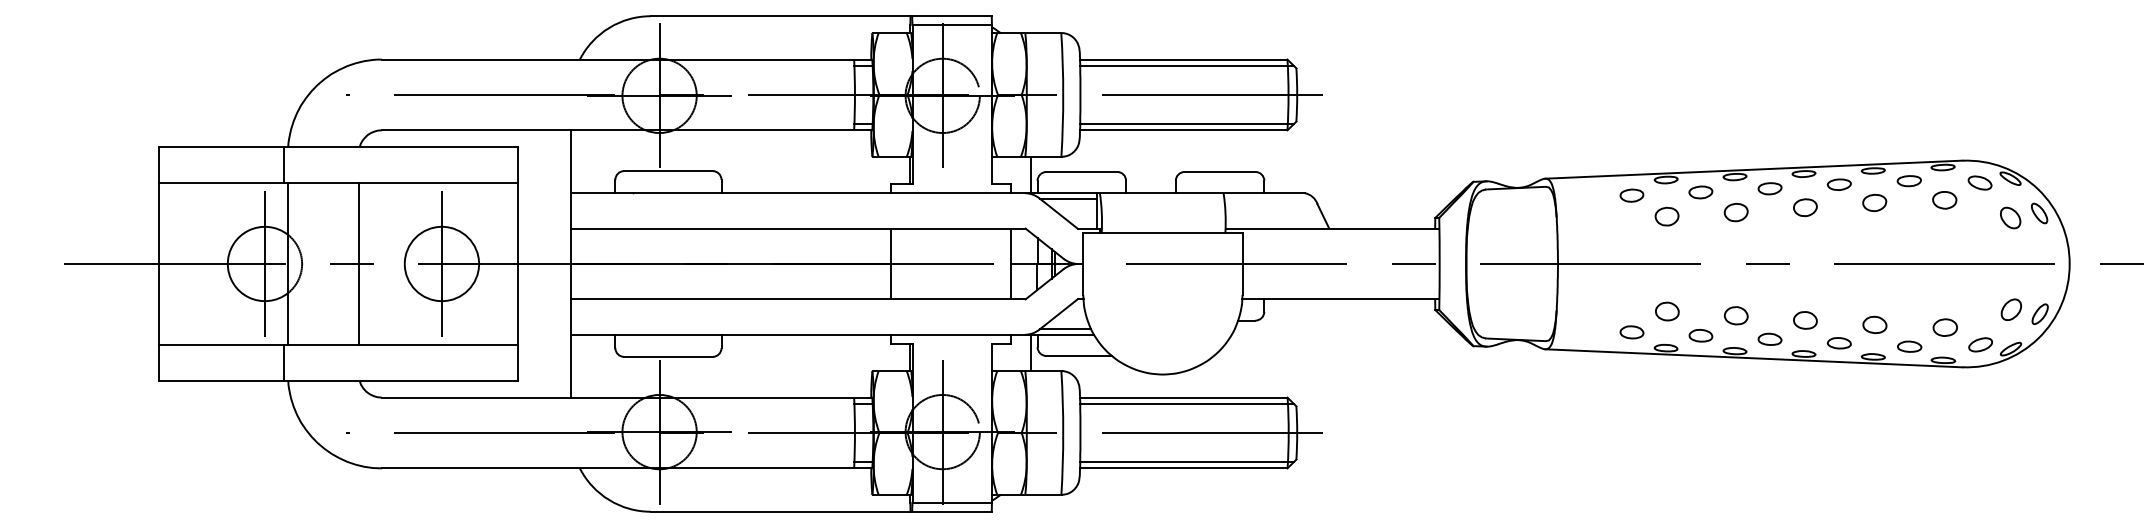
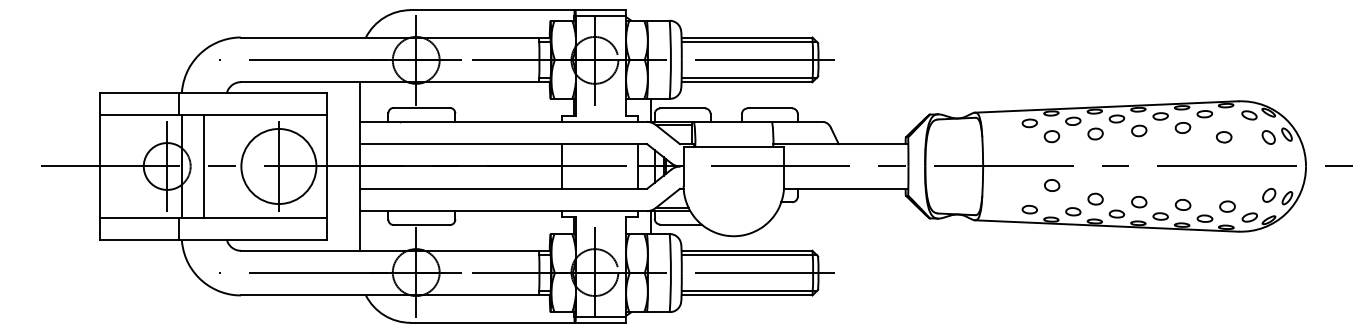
part: (1945, 200) -> (1224, 137), moved
line: (358, 264) -> (204, 166), moved
circle: (441, 264) -> (278, 166), size x1.6
part: (1667, 311) -> (1052, 185), moved

